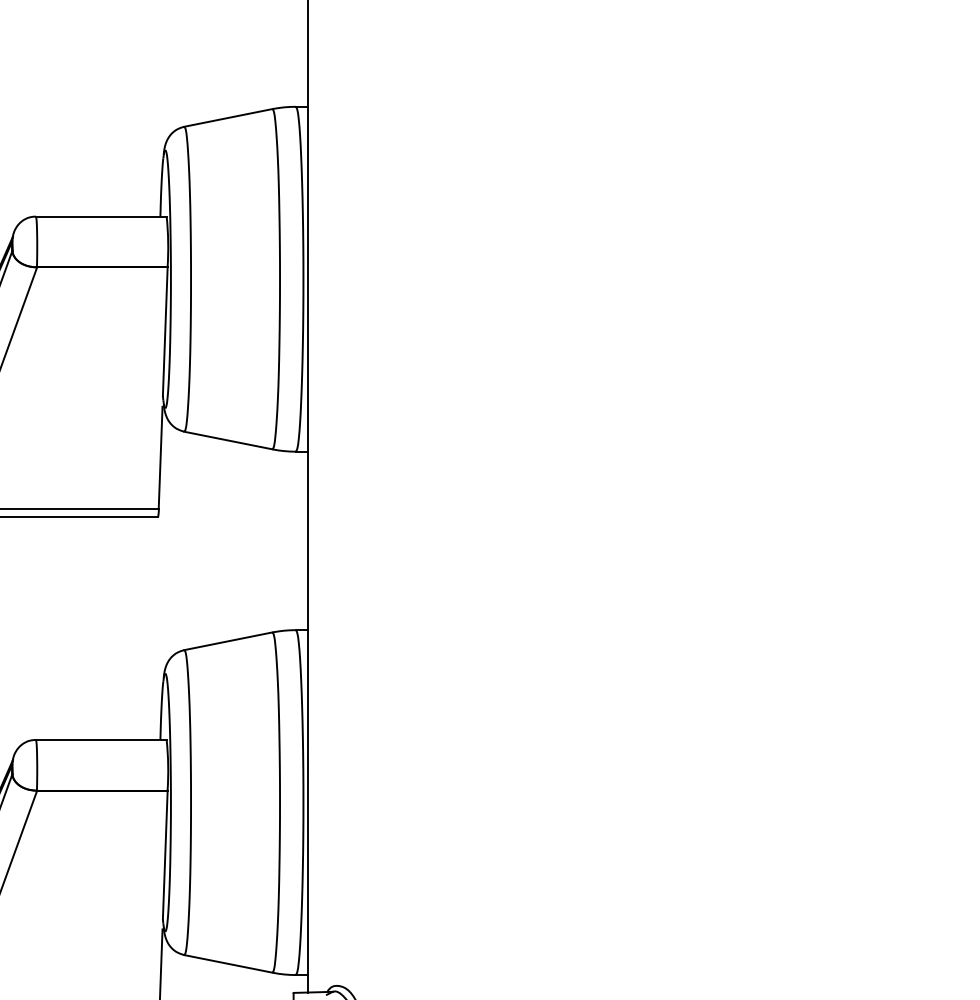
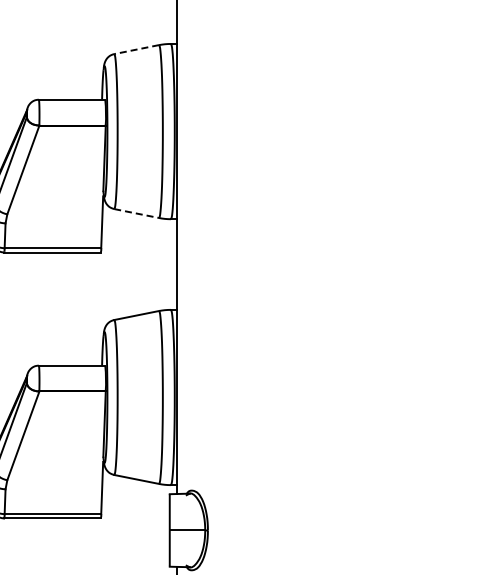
line: (228, 117) -> (136, 49), solid -> dashed
line: (228, 440) -> (136, 213), solid -> dashed

